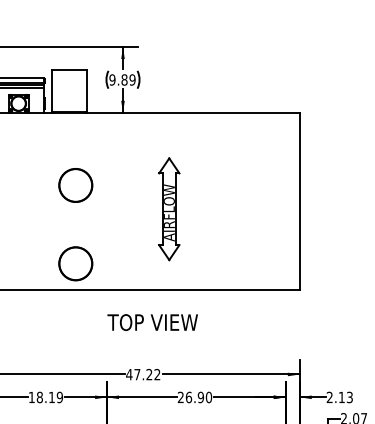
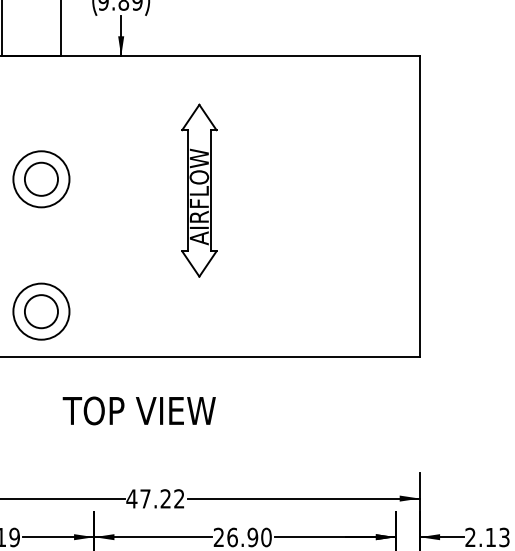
circle: (75, 185) -> (40, 179), size x0.6
part: (169, 209) -> (199, 191), moved
circle: (75, 263) -> (40, 311), size x0.6
text: (152, 322) -> (138, 410), moved

